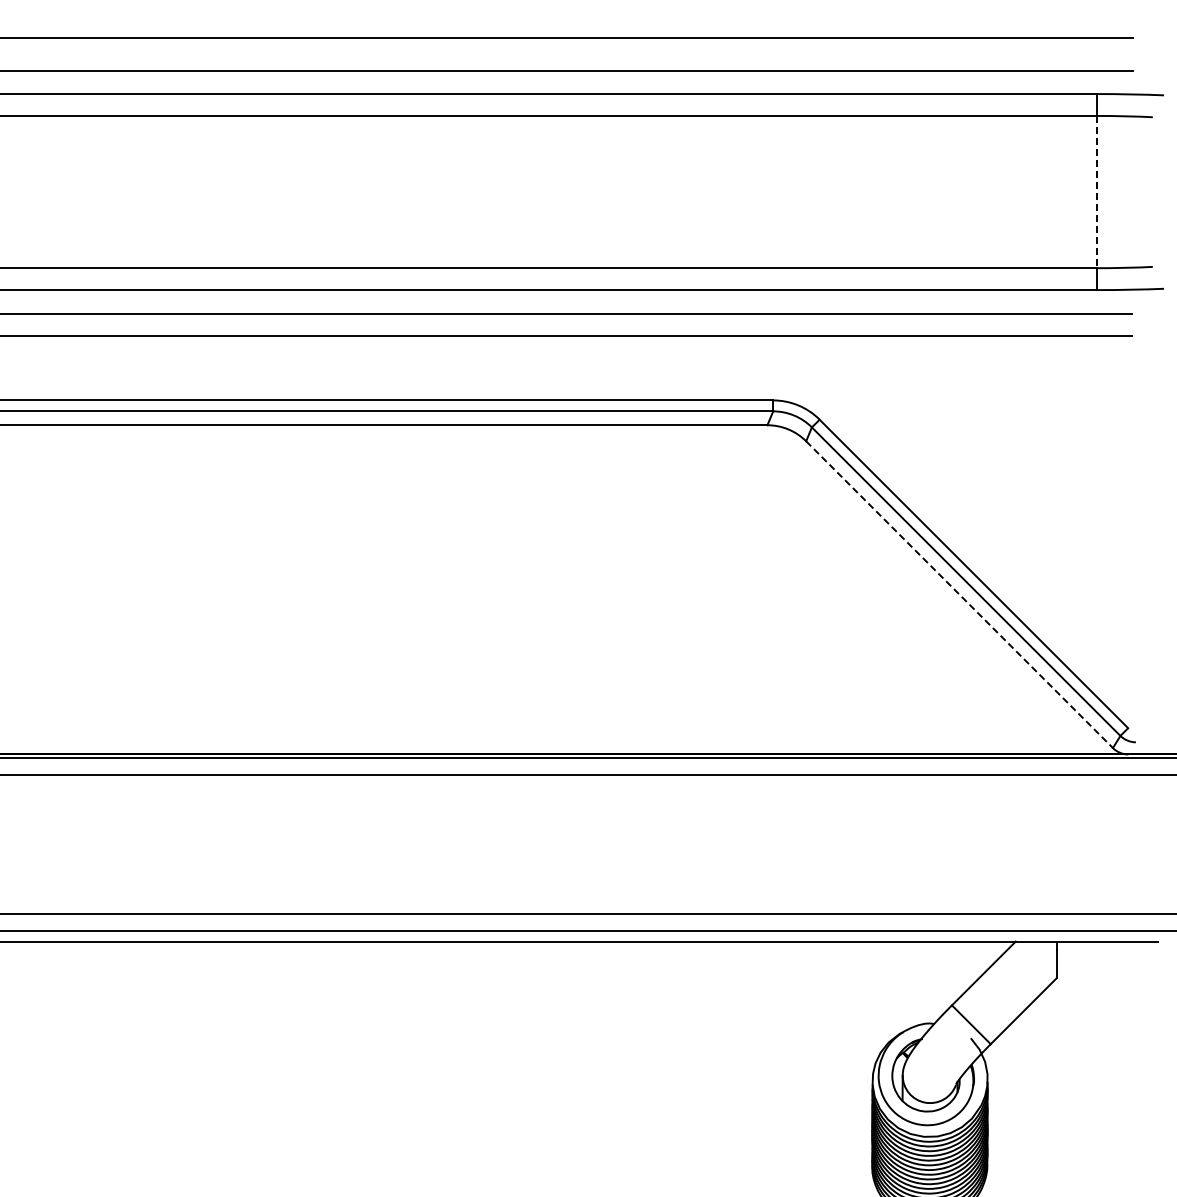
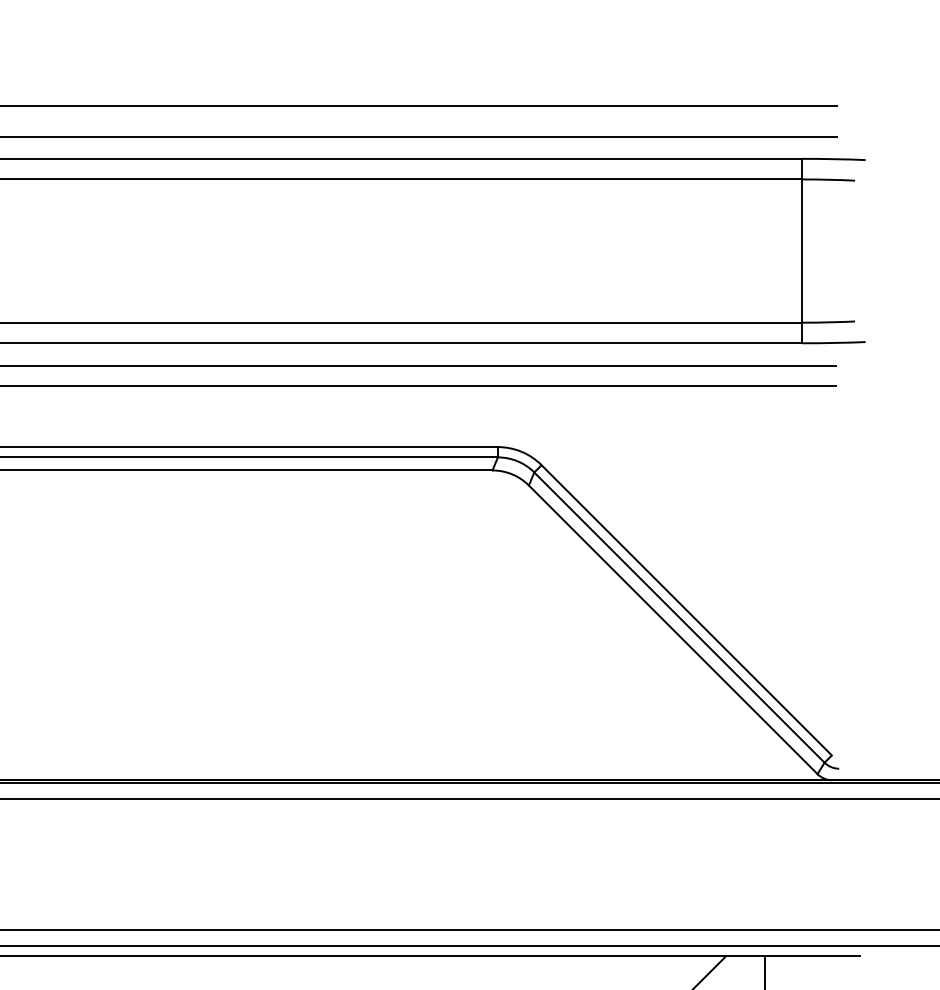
line: (1096, 192) -> (802, 251), dashed -> solid
line: (959, 594) -> (673, 629), dashed -> solid

